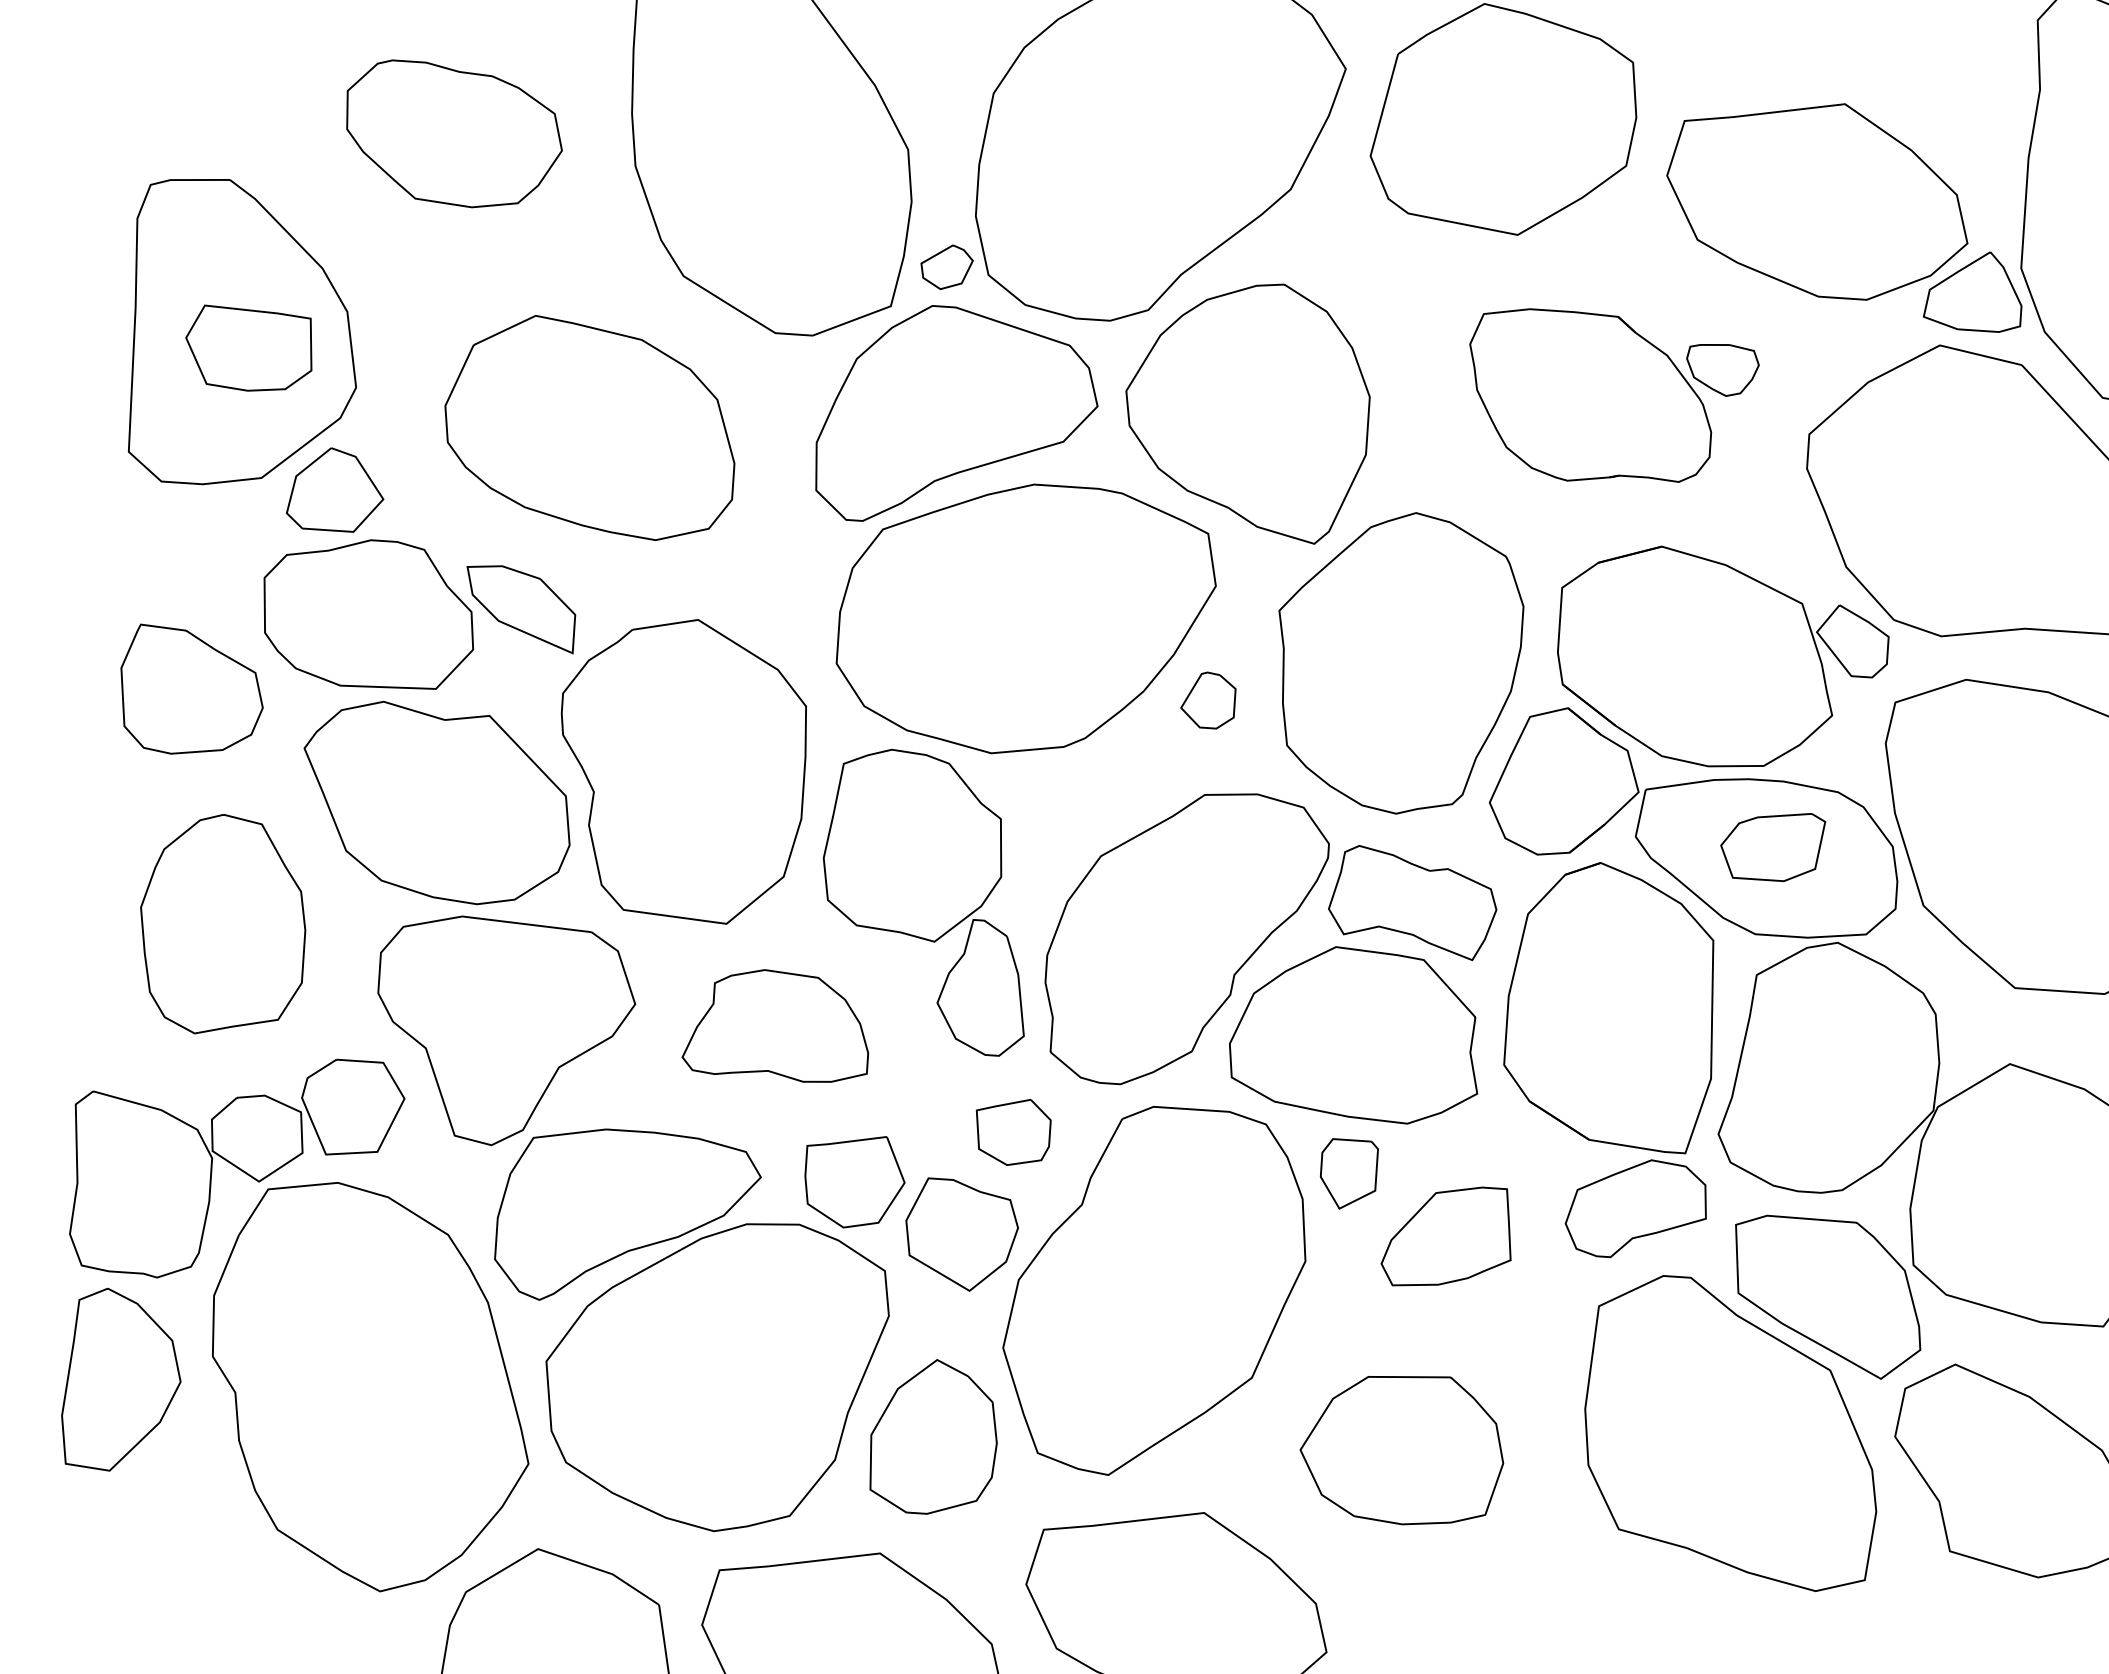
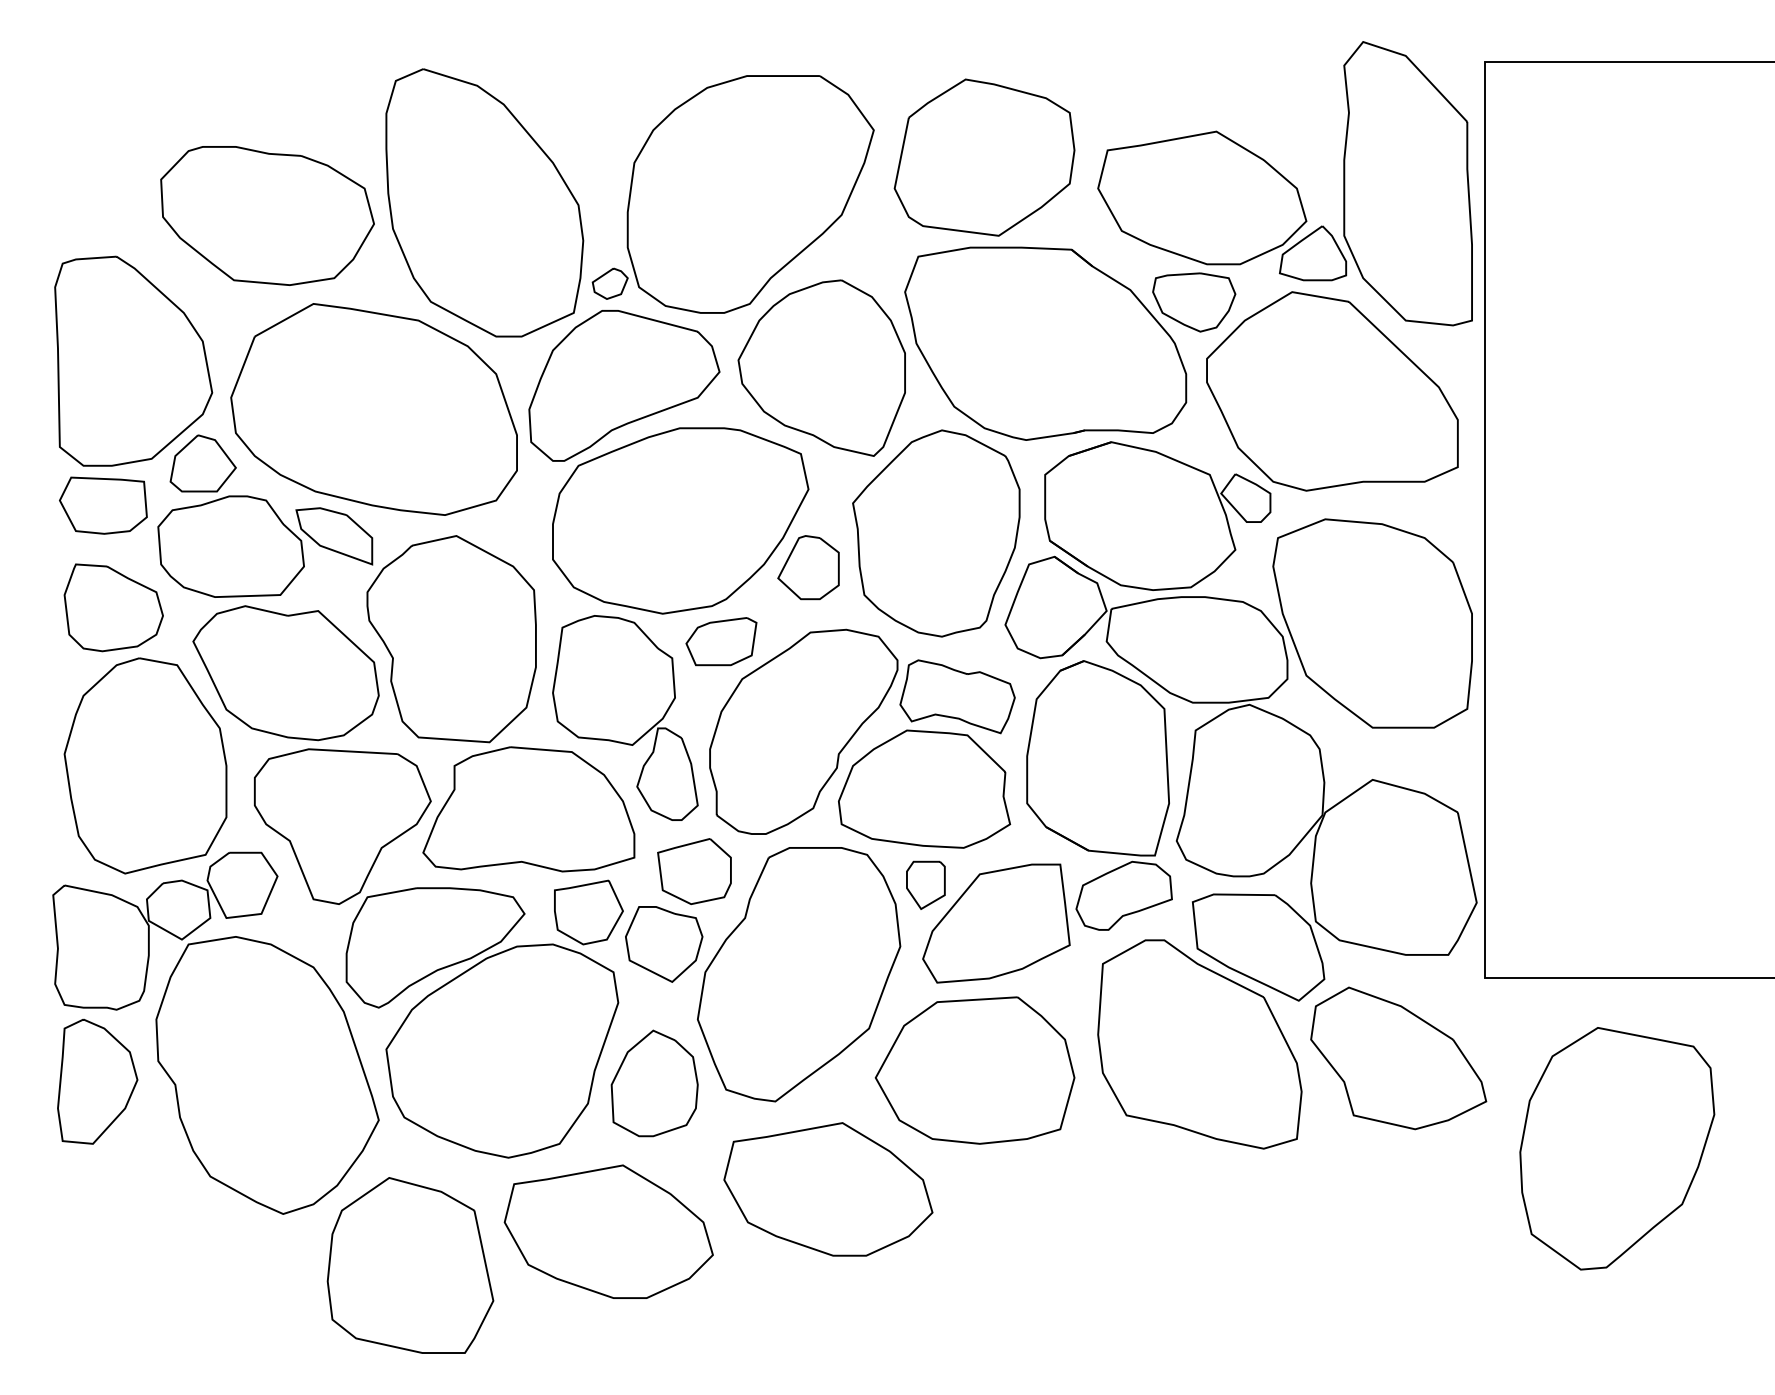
part: (453, 134) -> (267, 215), size x1.43
part: (249, 349) -> (103, 505), moved
part: (1611, 398) -> (1070, 343), size x1.67
part: (589, 427) -> (373, 409), size x1.43
part: (1208, 699) -> (808, 567), size x1.67
part: (1772, 845) -> (721, 641), moved
part: (222, 924) -> (145, 765), size x1.43
part: (776, 1025) -> (528, 809), size x1.67
part: (1012, 1131) -> (694, 871), size x1.43
part: (1447, 1237) -> (996, 923), size x1.67
part: (1401, 1449) -> (974, 1070), size x1.43

